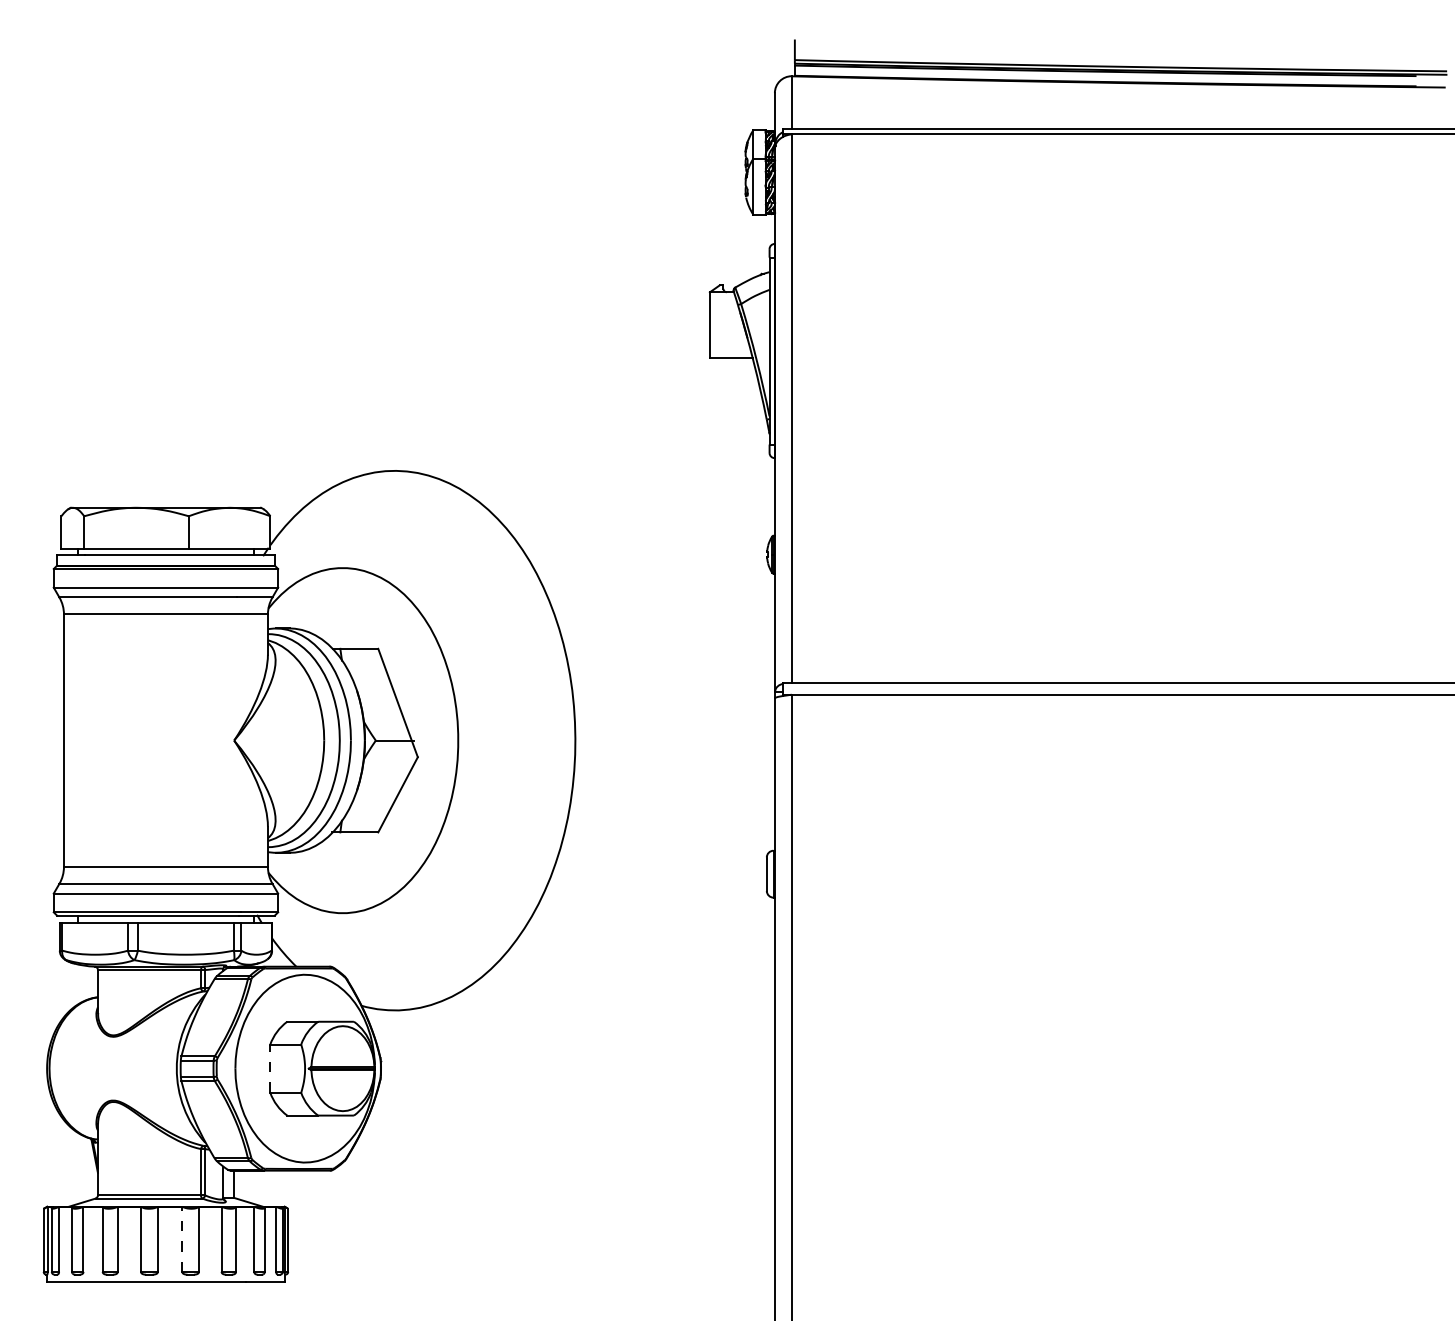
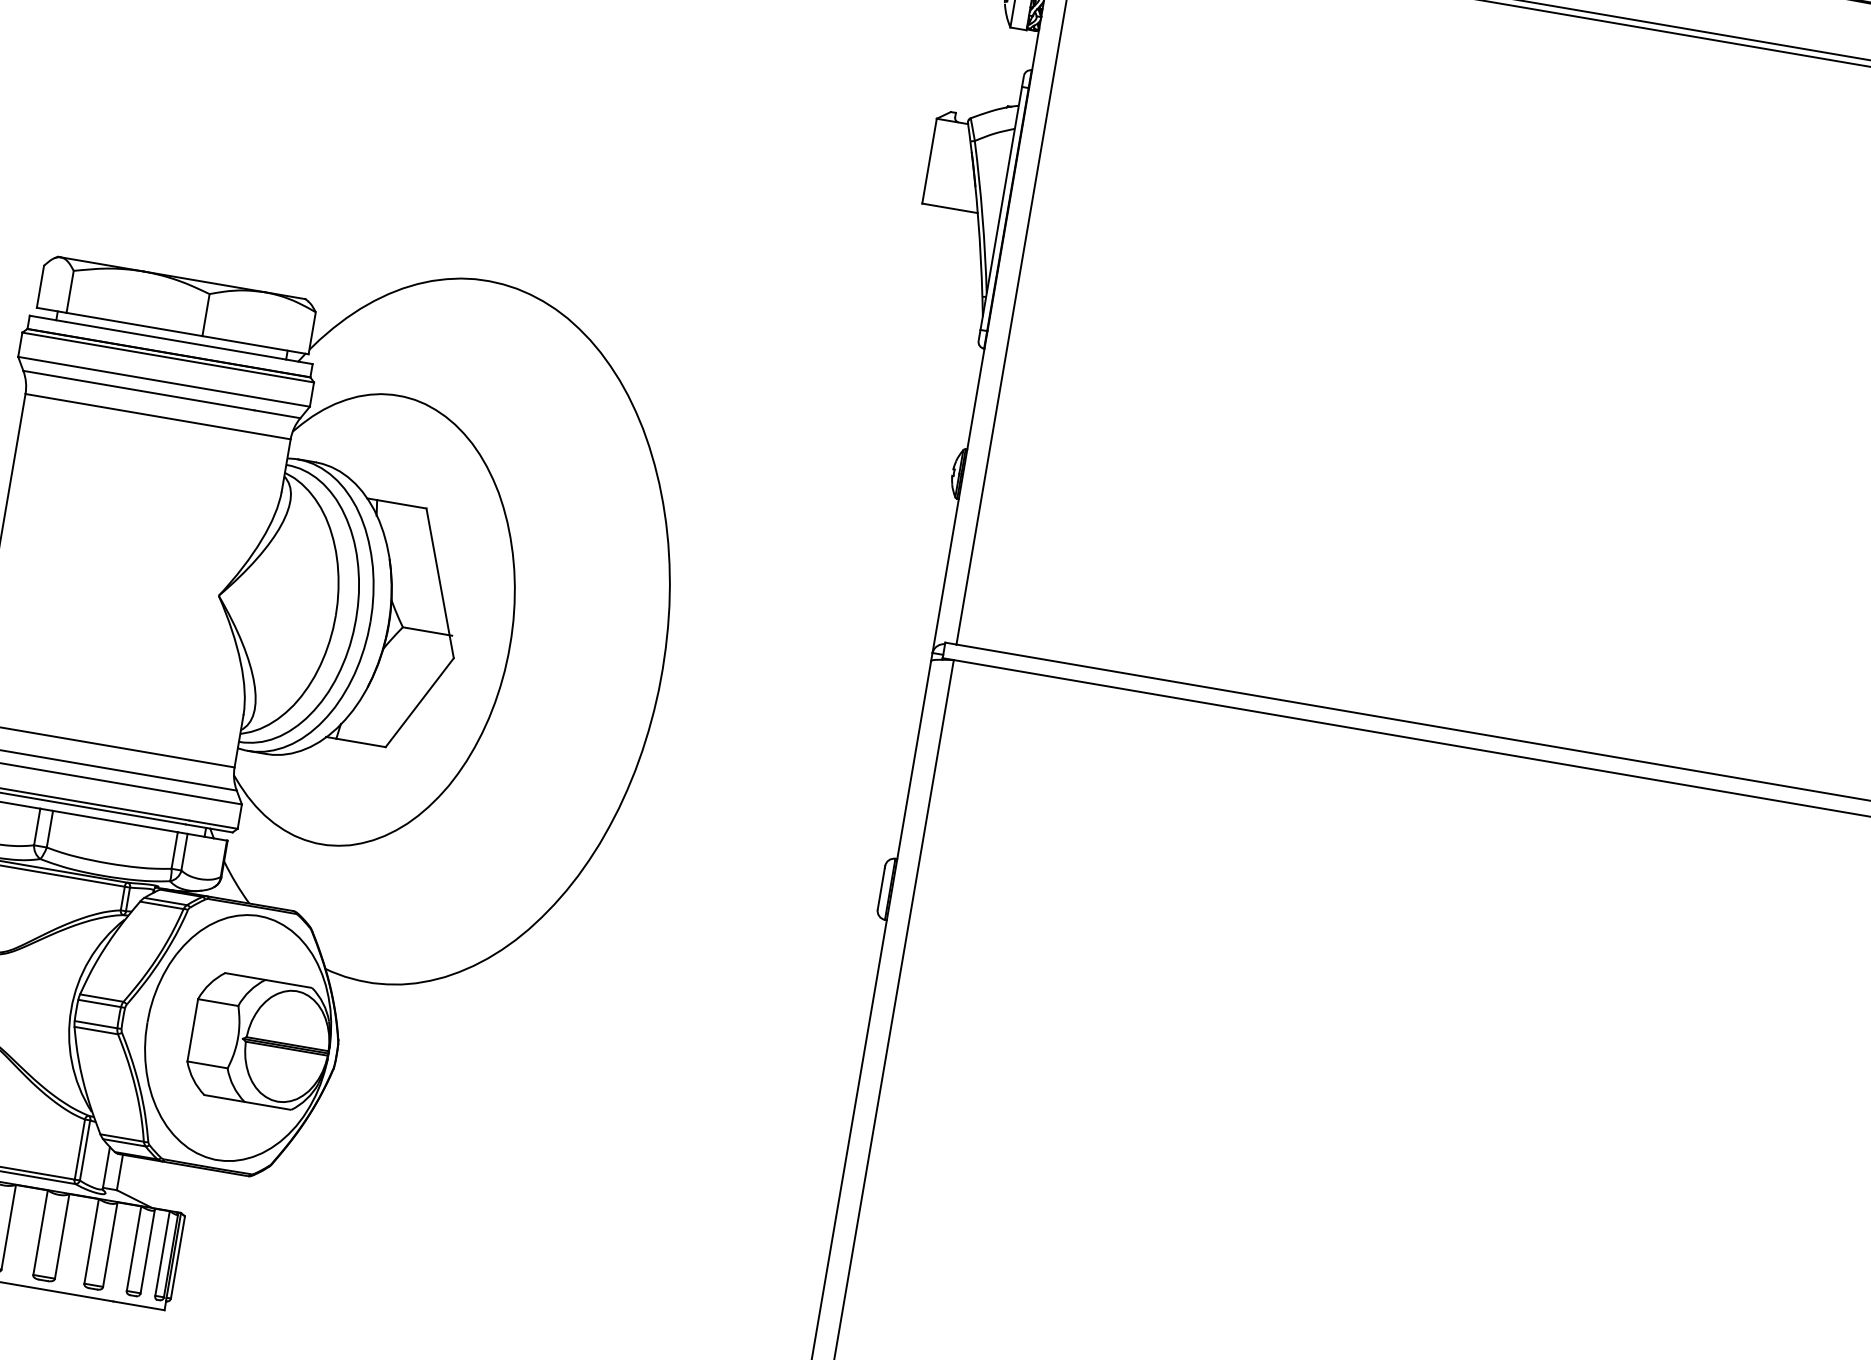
line: (270, 1068) -> (193, 1030), dashed -> solid
line: (182, 1239) -> (40, 1232), dashed -> solid

